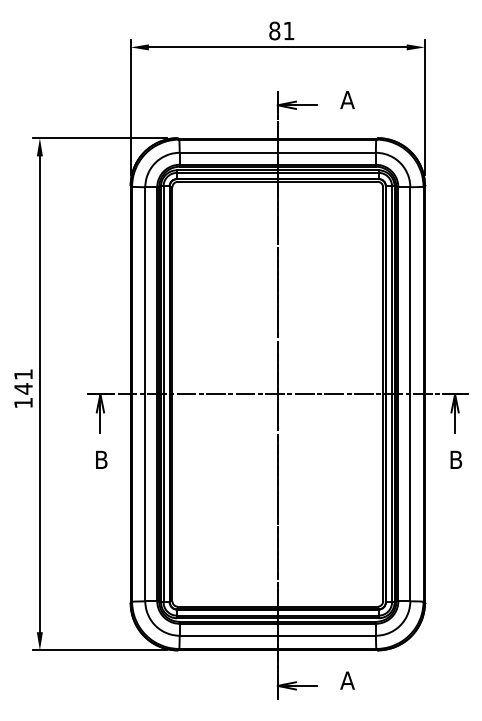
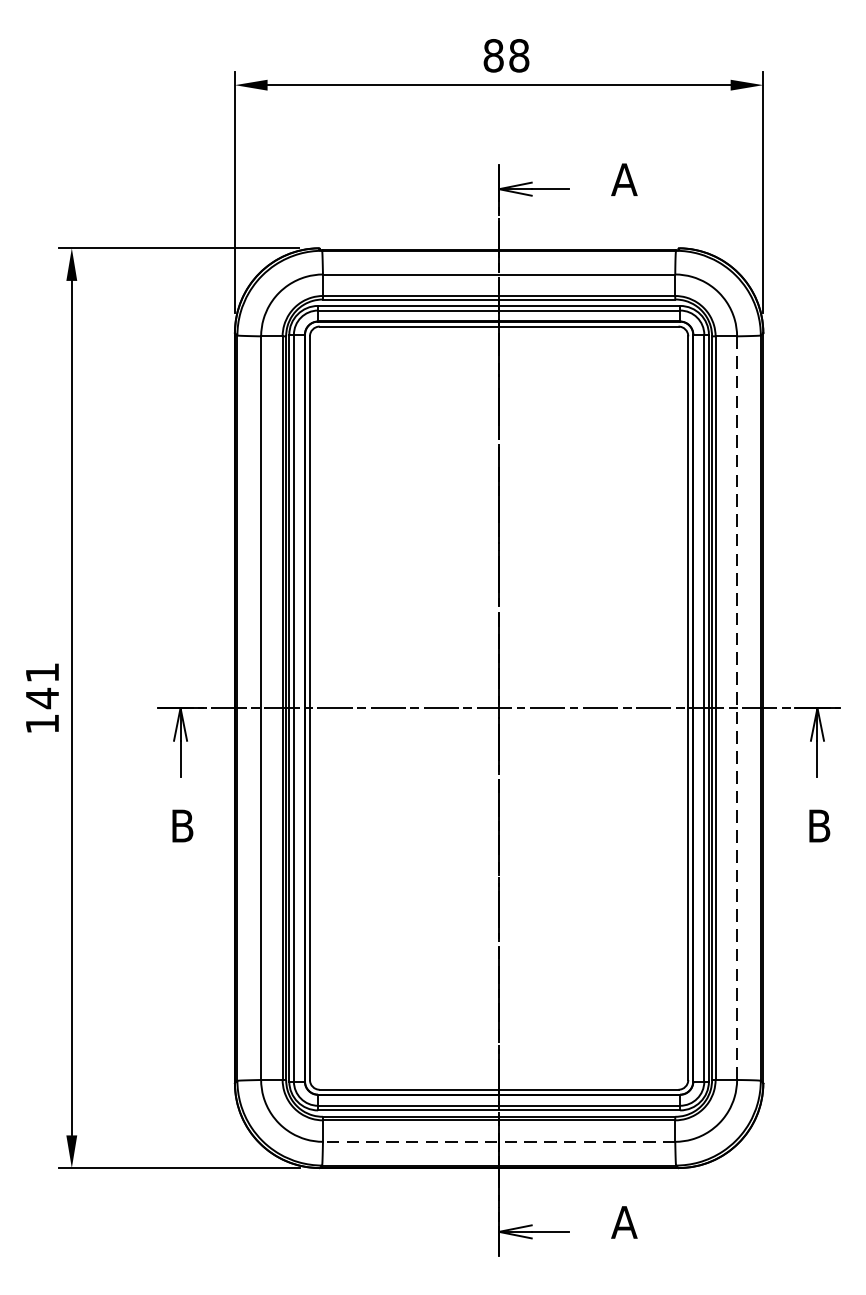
text: (288, 30) -> (518, 54), 81 -> 88
line: (410, 394) -> (737, 708), solid -> dashed
line: (277, 635) -> (498, 1141), solid -> dashed

